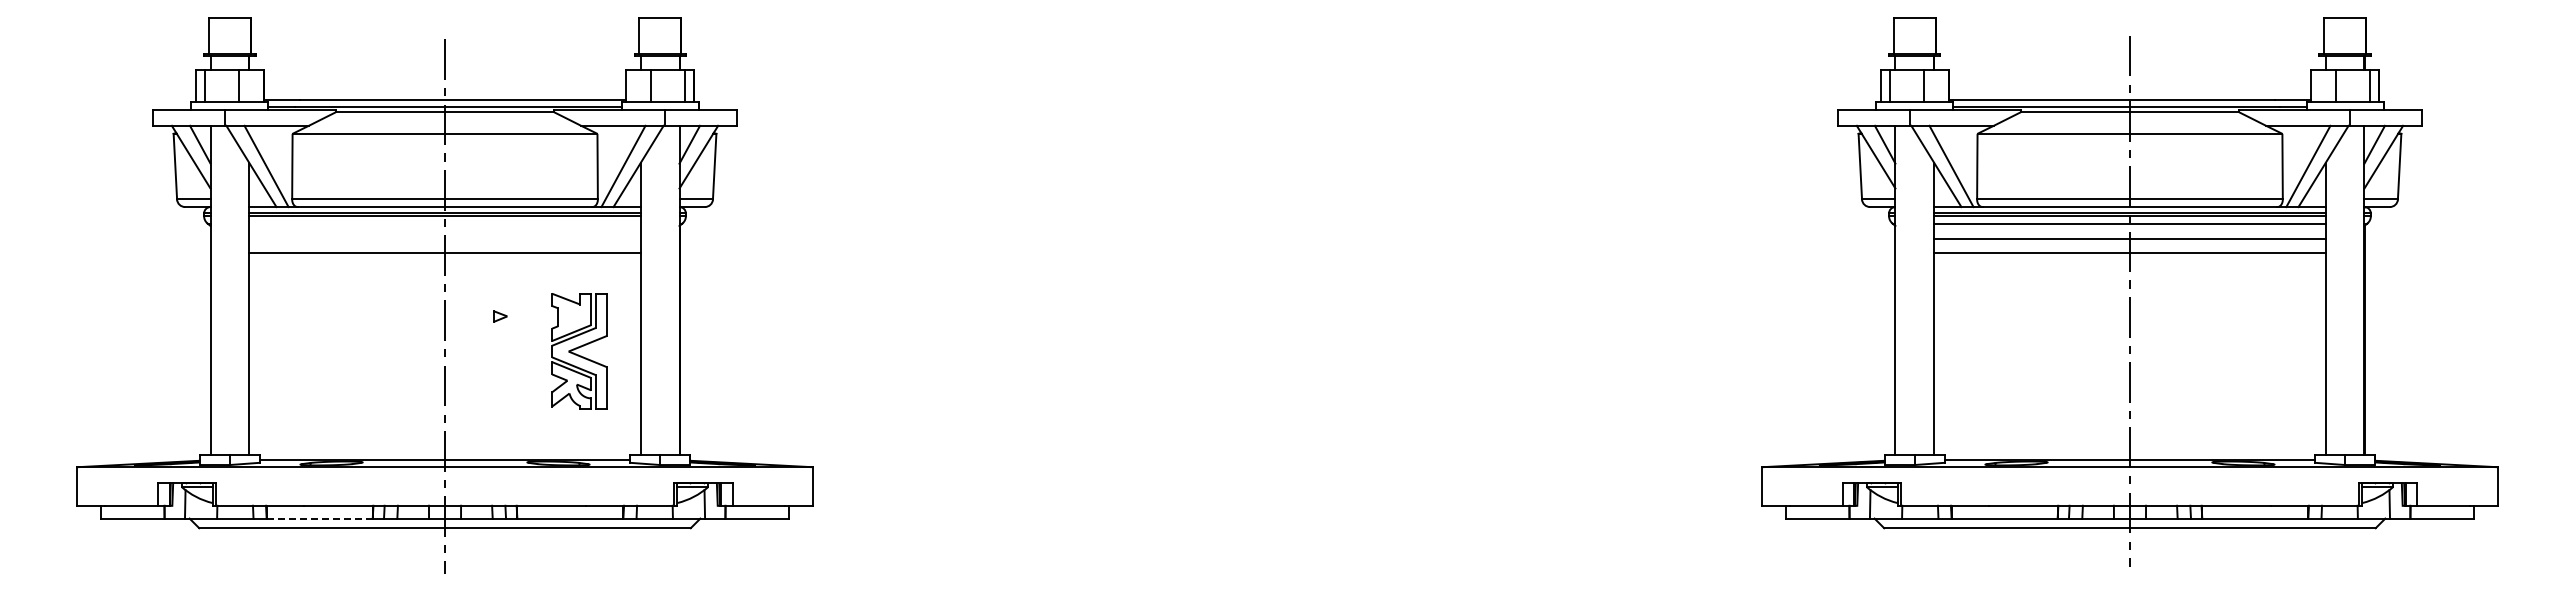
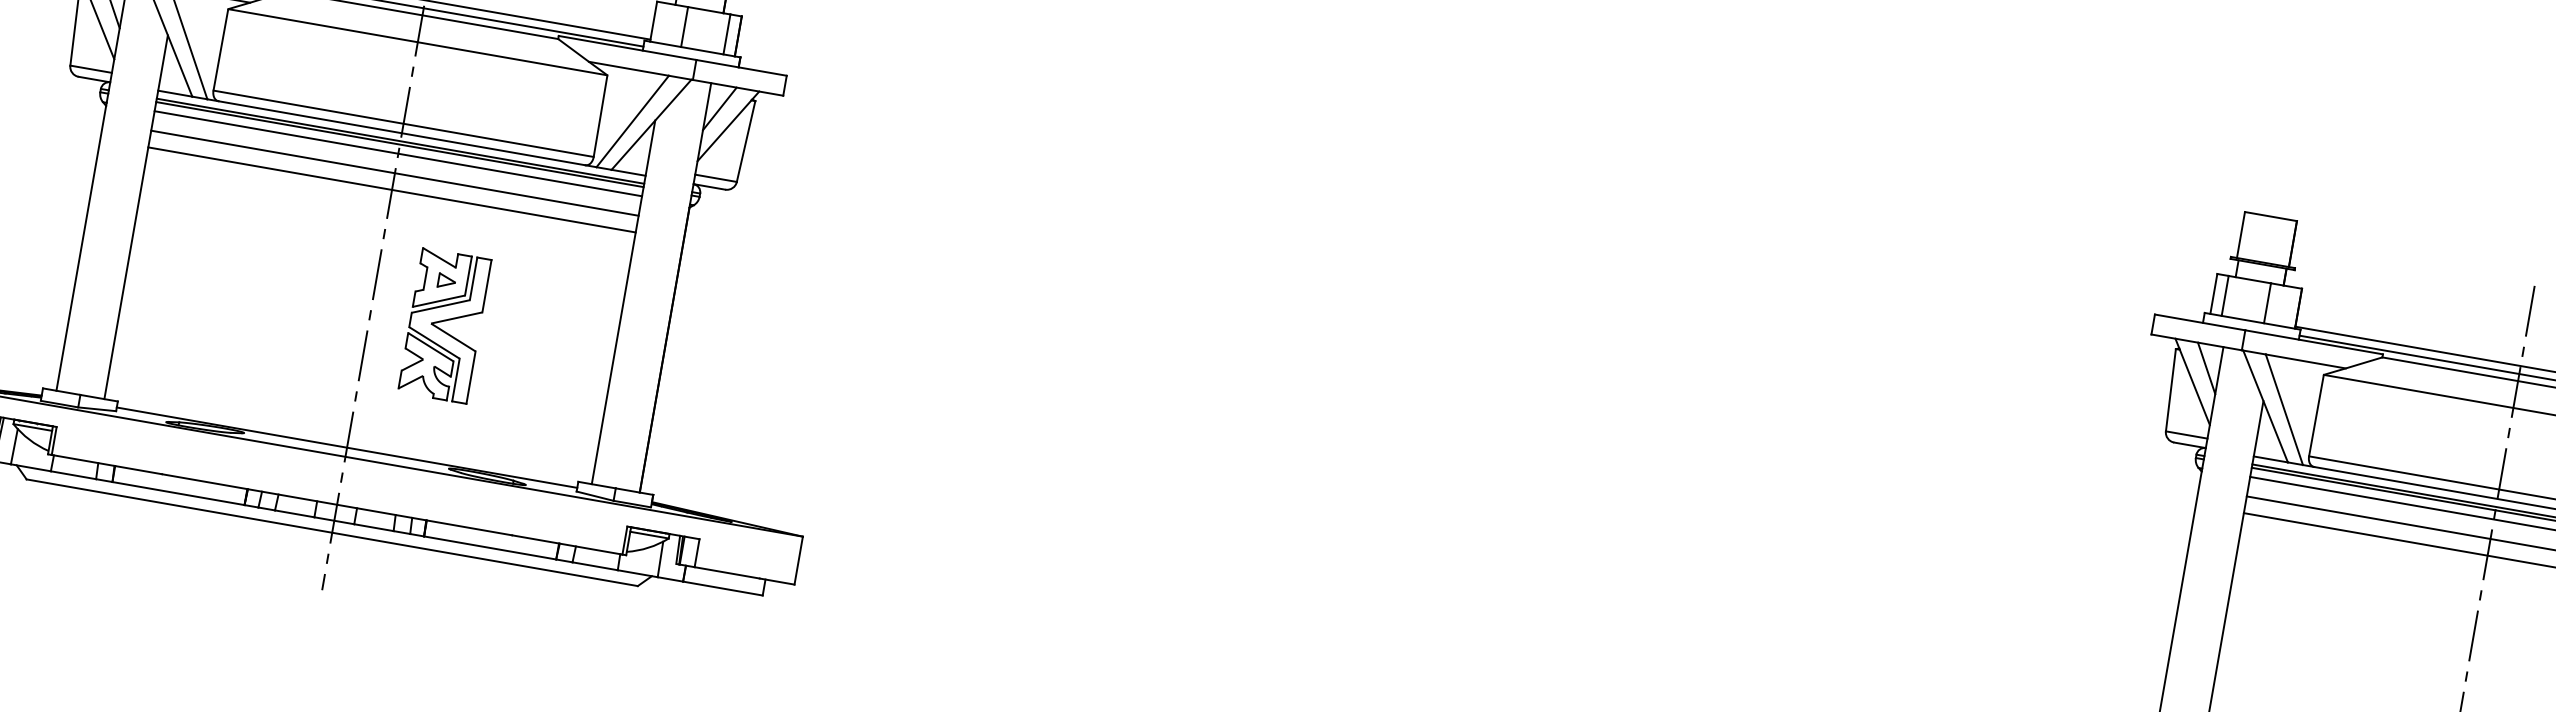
line: (444, 223) -> (397, 153), added
line: (444, 239) -> (394, 173), added
part: (579, 351) -> (444, 325), moved
line: (319, 518) -> (178, 493), dashed -> solid

